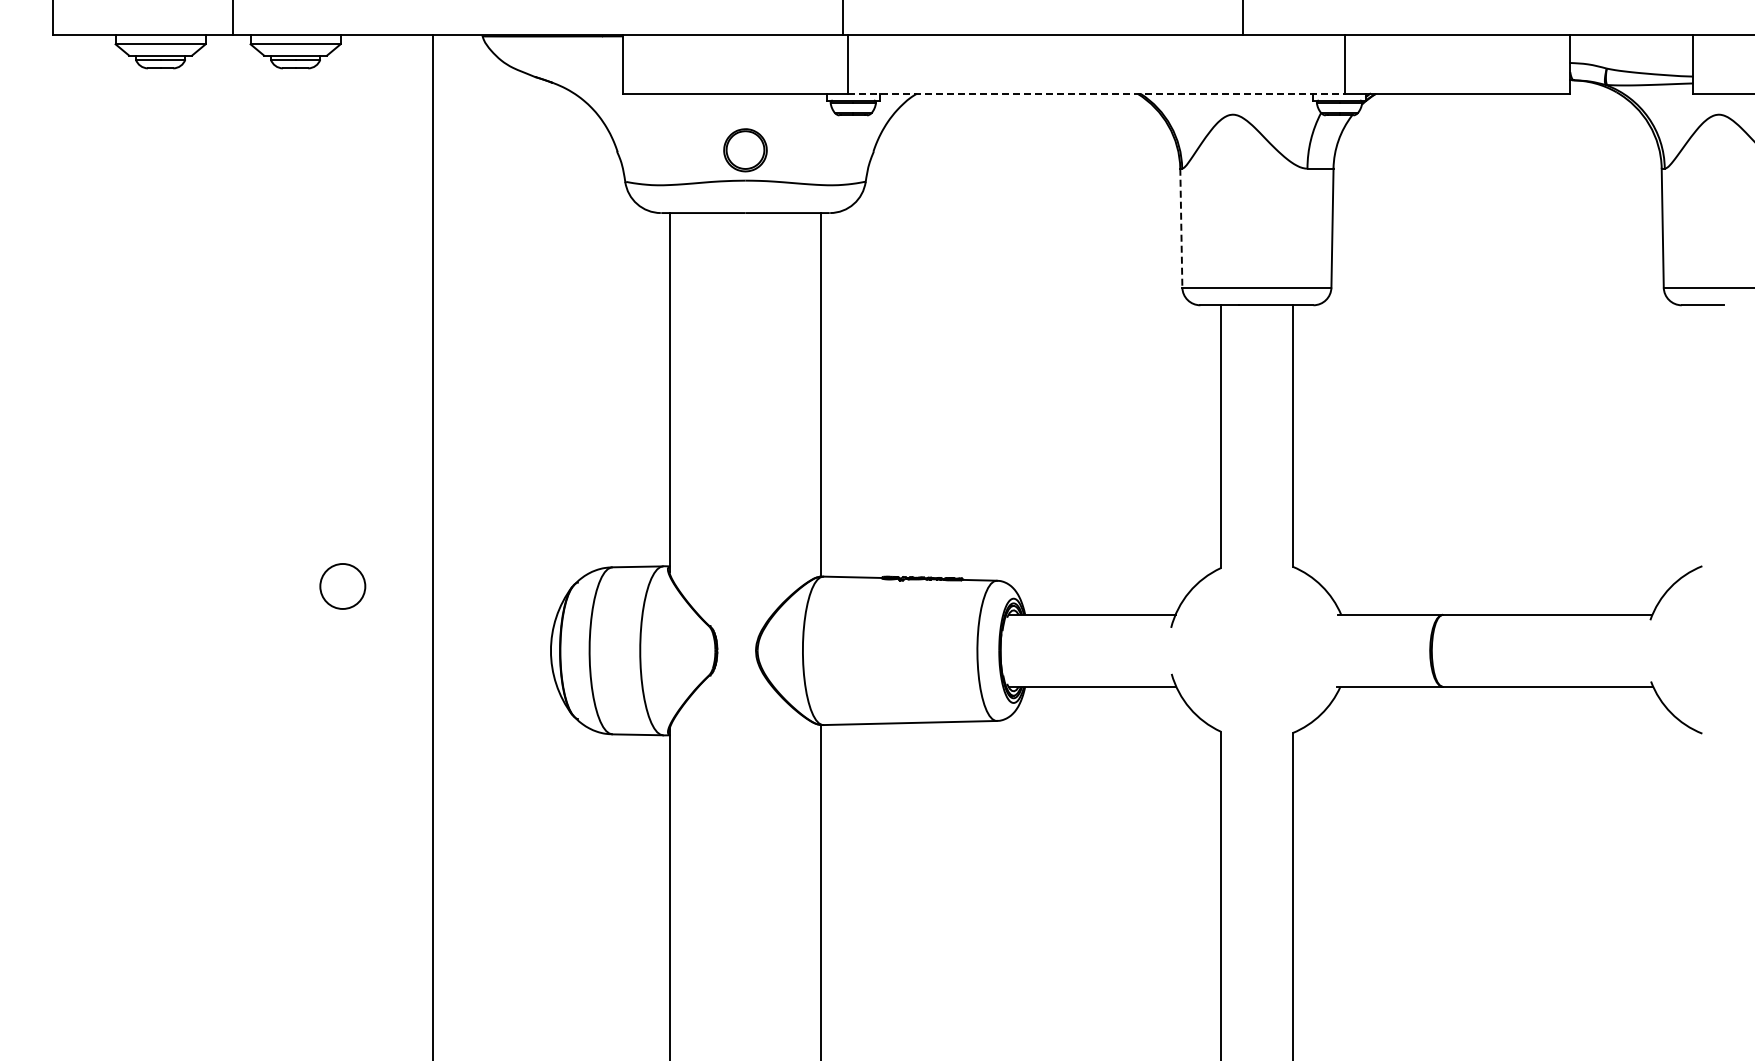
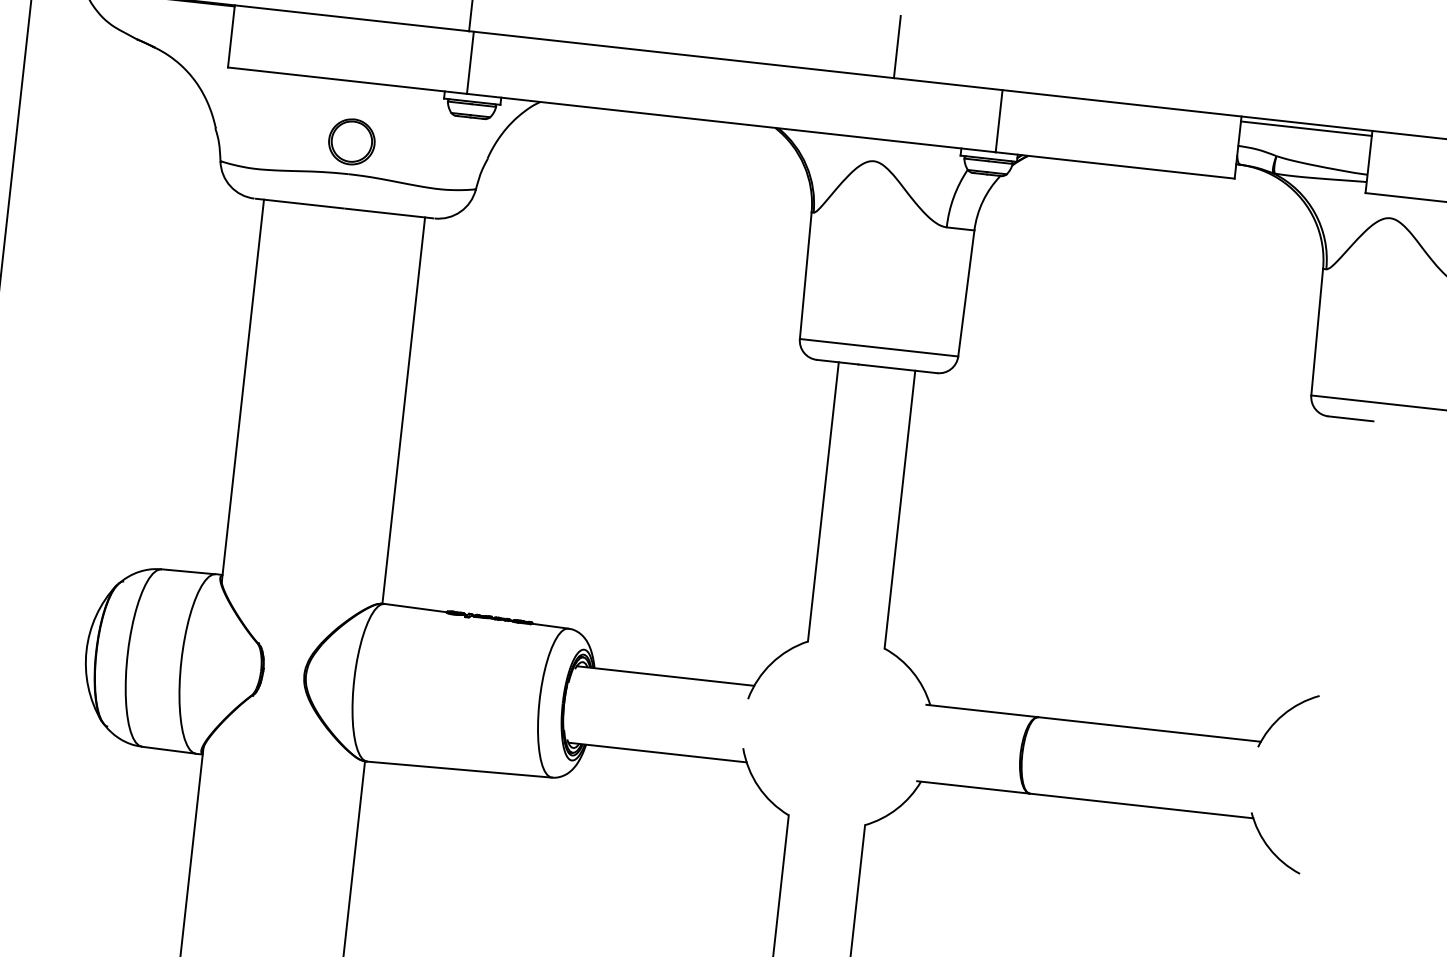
line: (1631, 40) -> (1306, 129), added
line: (1096, 93) -> (731, 122), dashed -> solid
line: (1181, 228) -> (805, 276), dashed -> solid

